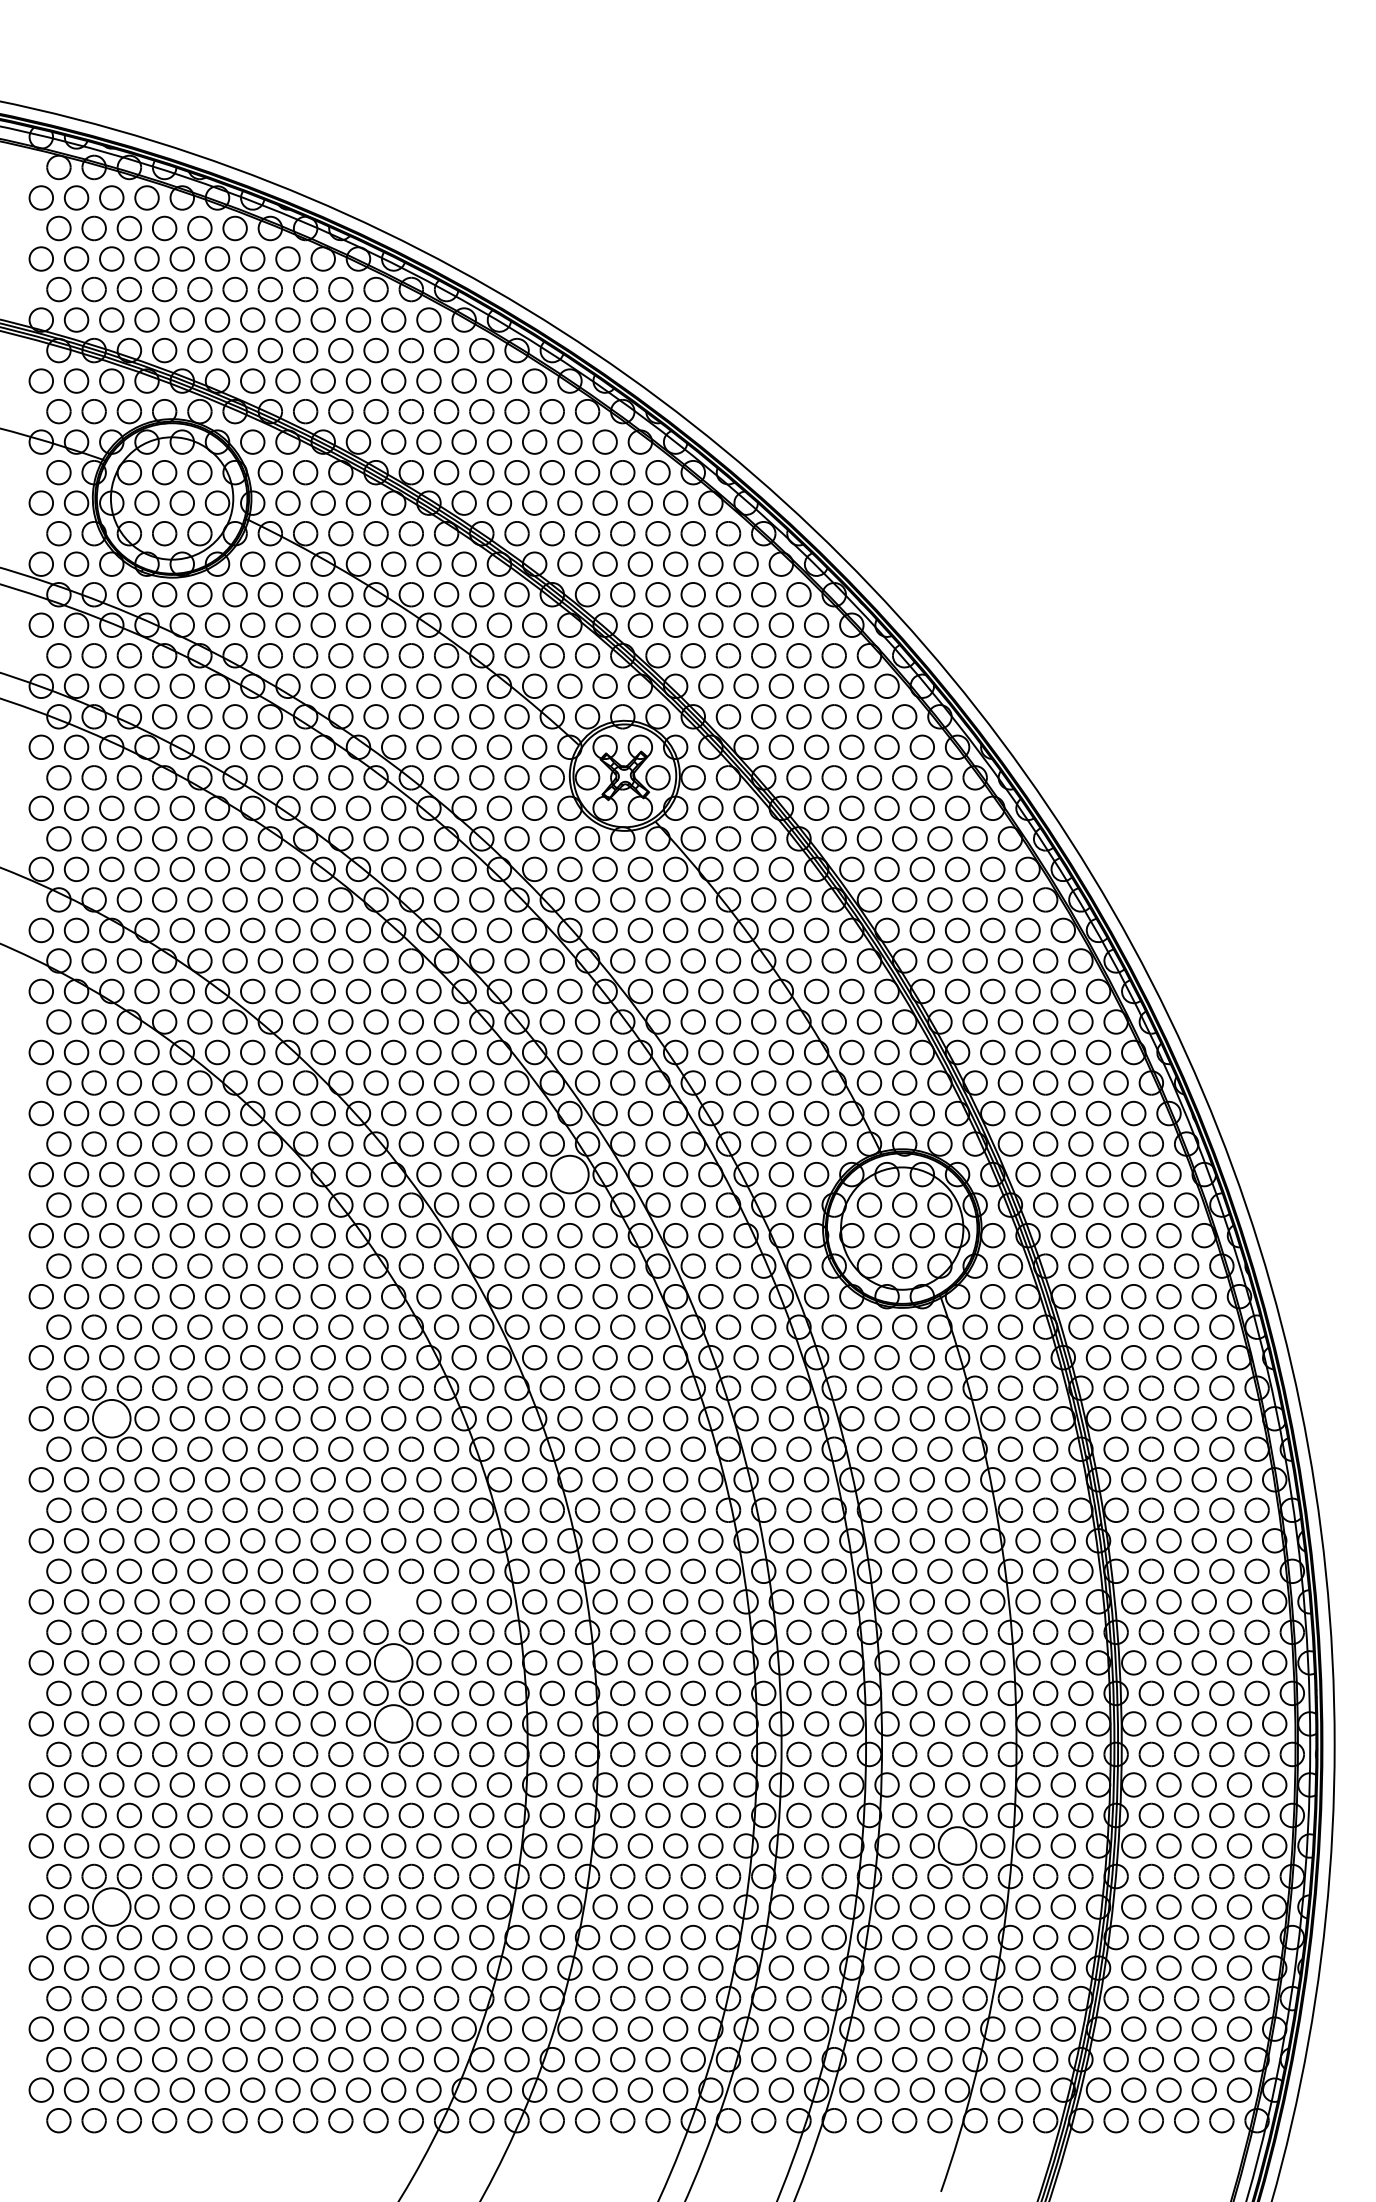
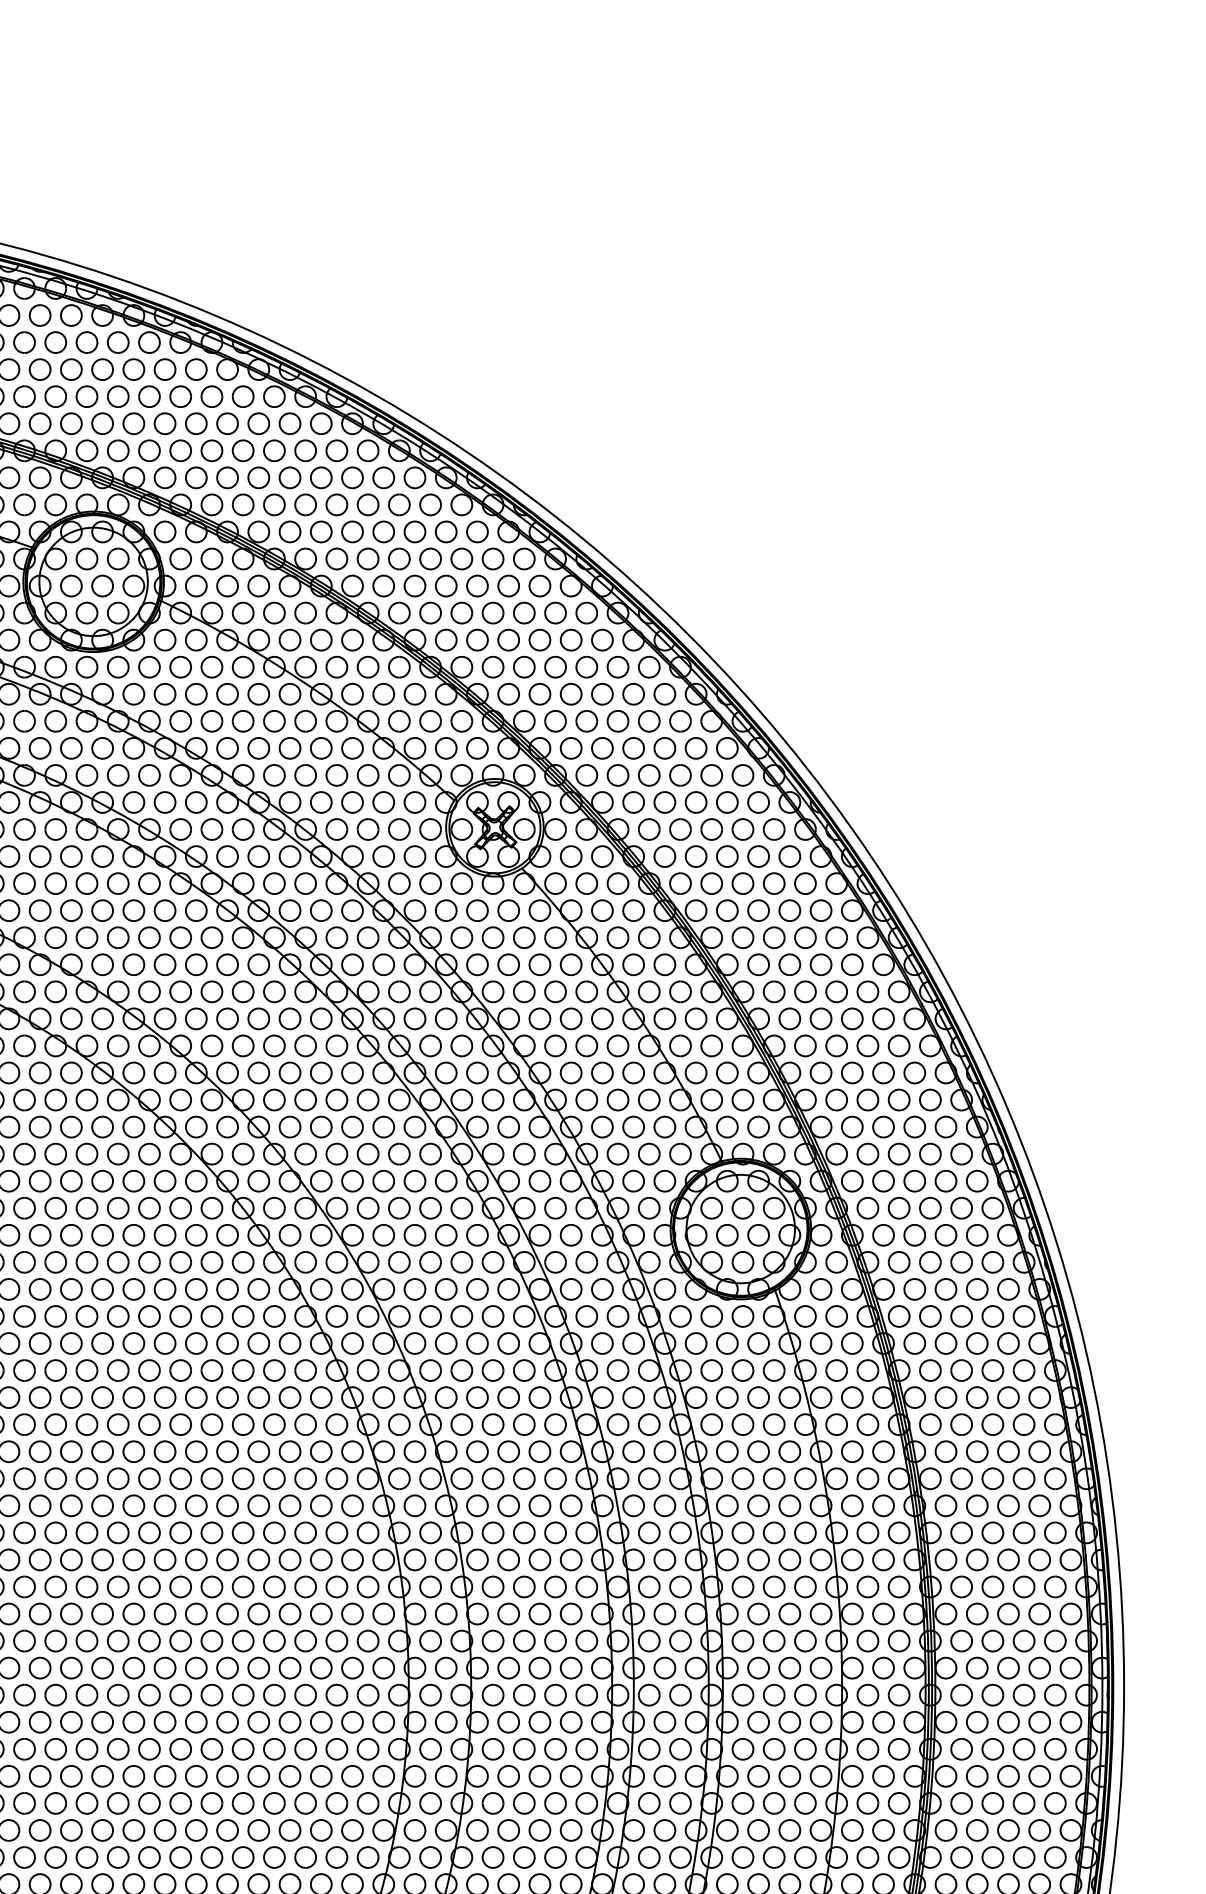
circle: (569, 1174) -> (445, 1181), size x0.62
circle: (111, 1418) -> (39, 1397), size x0.62
circle: (393, 1601) -> (289, 1559), added
circle: (393, 1662) -> (289, 1613), size x0.62
circle: (393, 1723) -> (289, 1667), size x0.62
circle: (957, 1845) -> (789, 1775), size x0.62
circle: (111, 1906) -> (39, 1829), size x0.62

